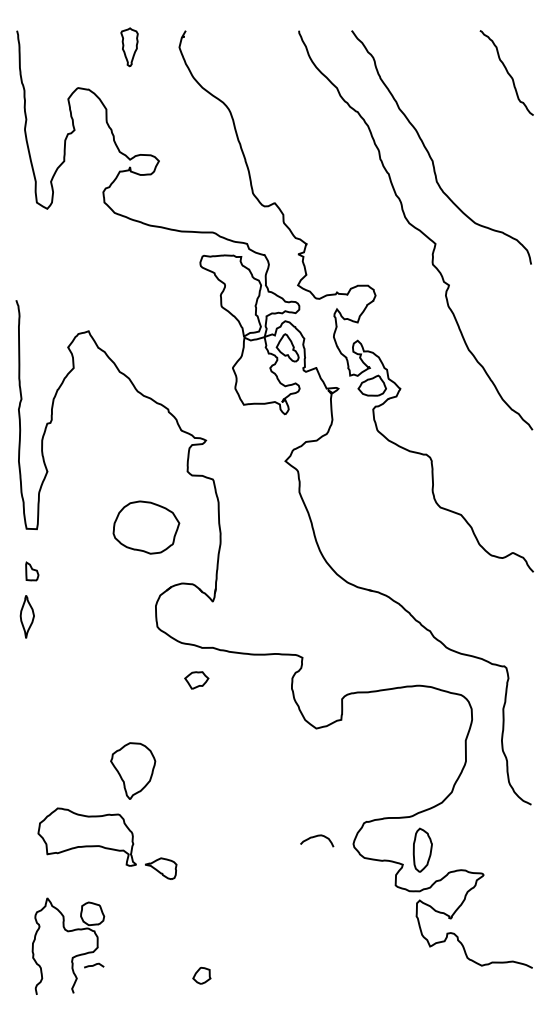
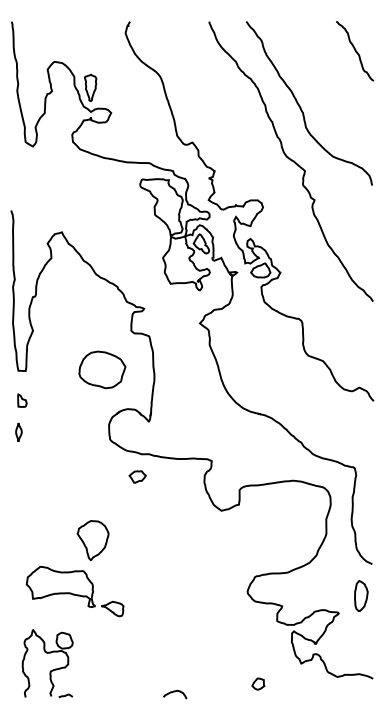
part: (129, 47) -> (90, 88), moved
part: (27, 616) -> (19, 432), size x0.62
curve: (316, 837) -> (174, 692), moved
part: (422, 849) -> (361, 595), moved
curve: (94, 965) -> (66, 695), moved
part: (201, 975) -> (258, 683), moved

